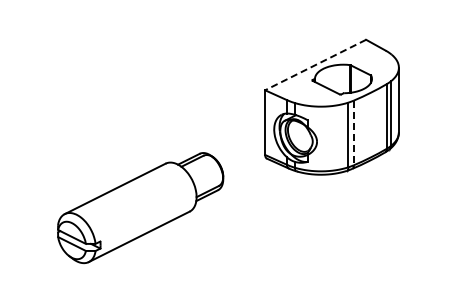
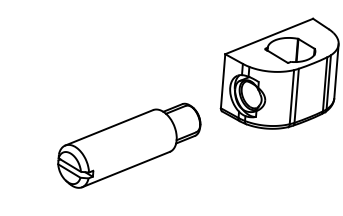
line: (315, 65) -> (269, 36), dashed -> solid
line: (353, 133) -> (296, 96), dashed -> solid
part: (140, 208) -> (128, 145), moved

